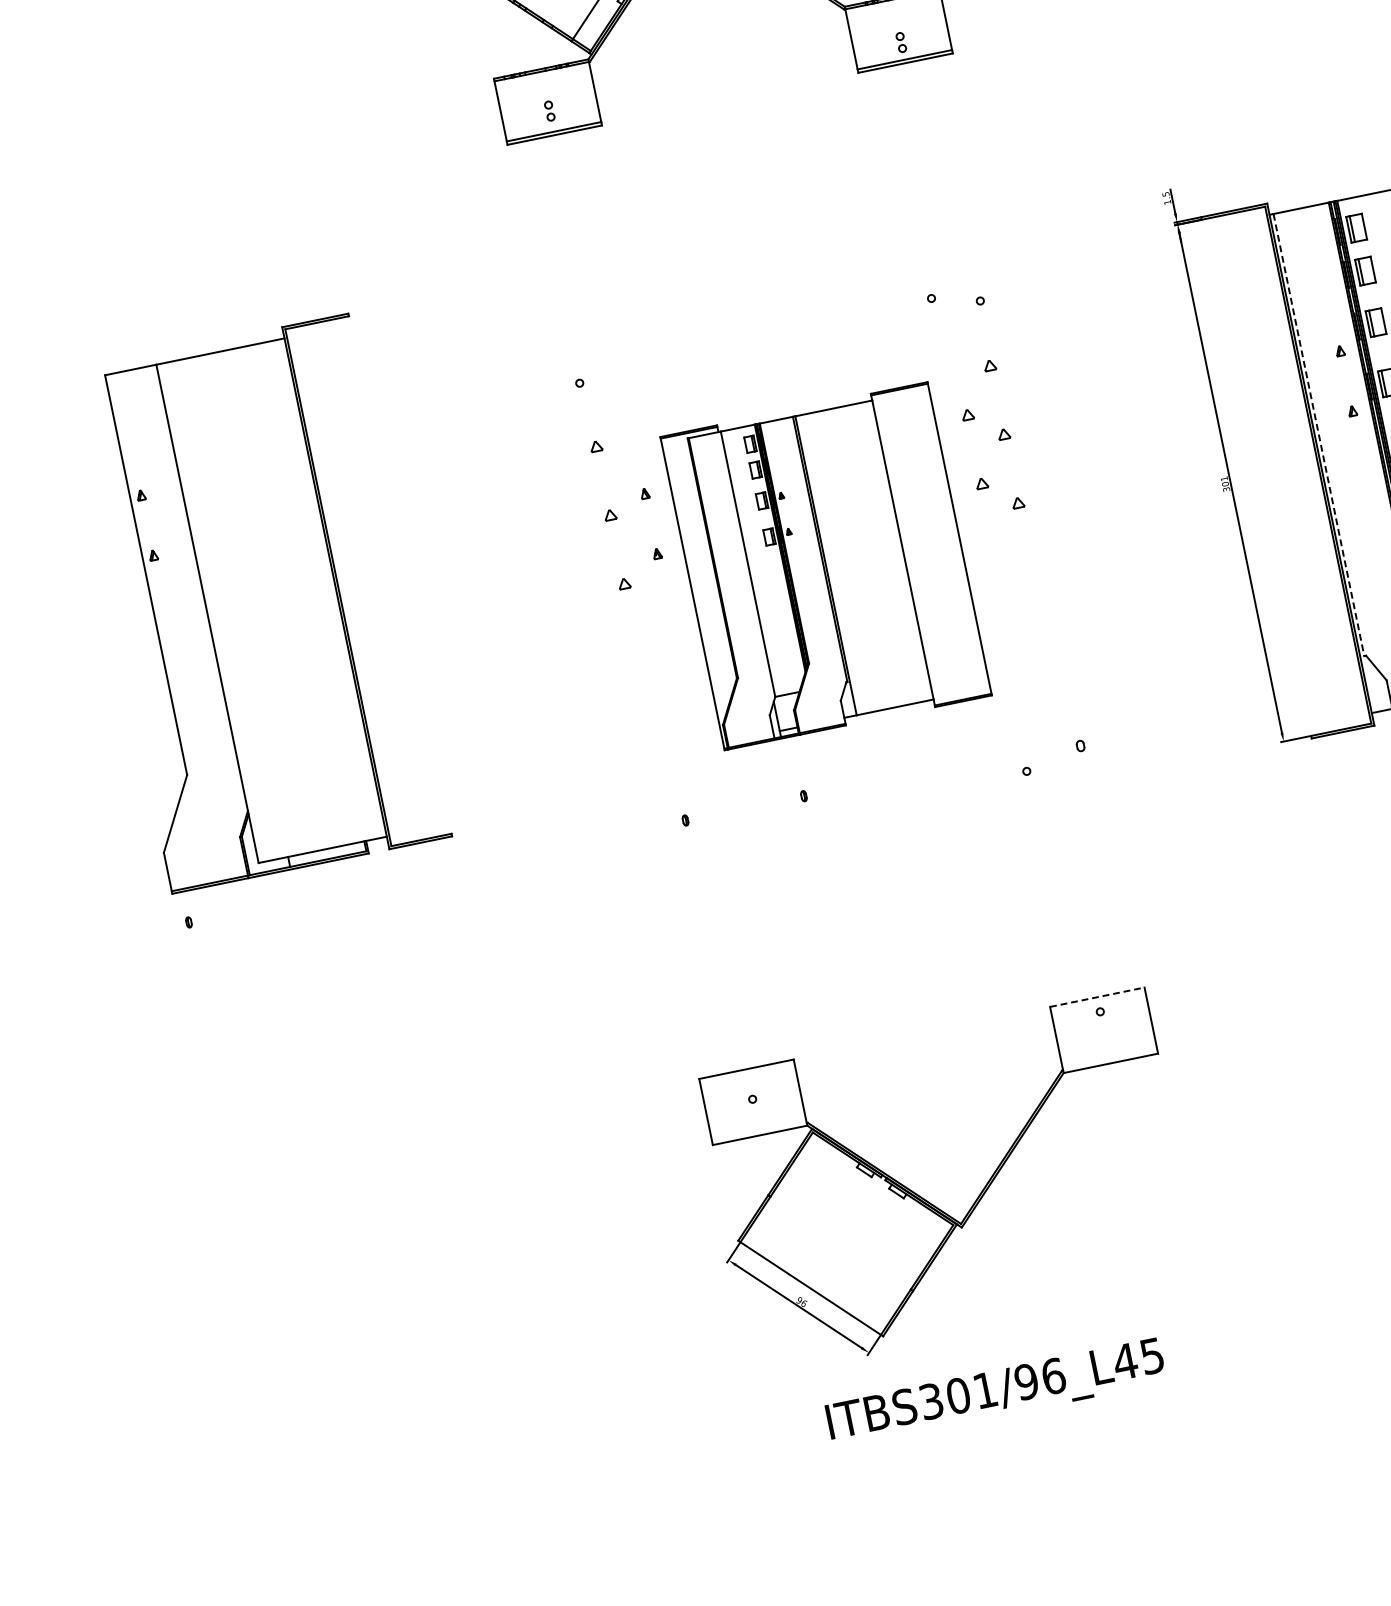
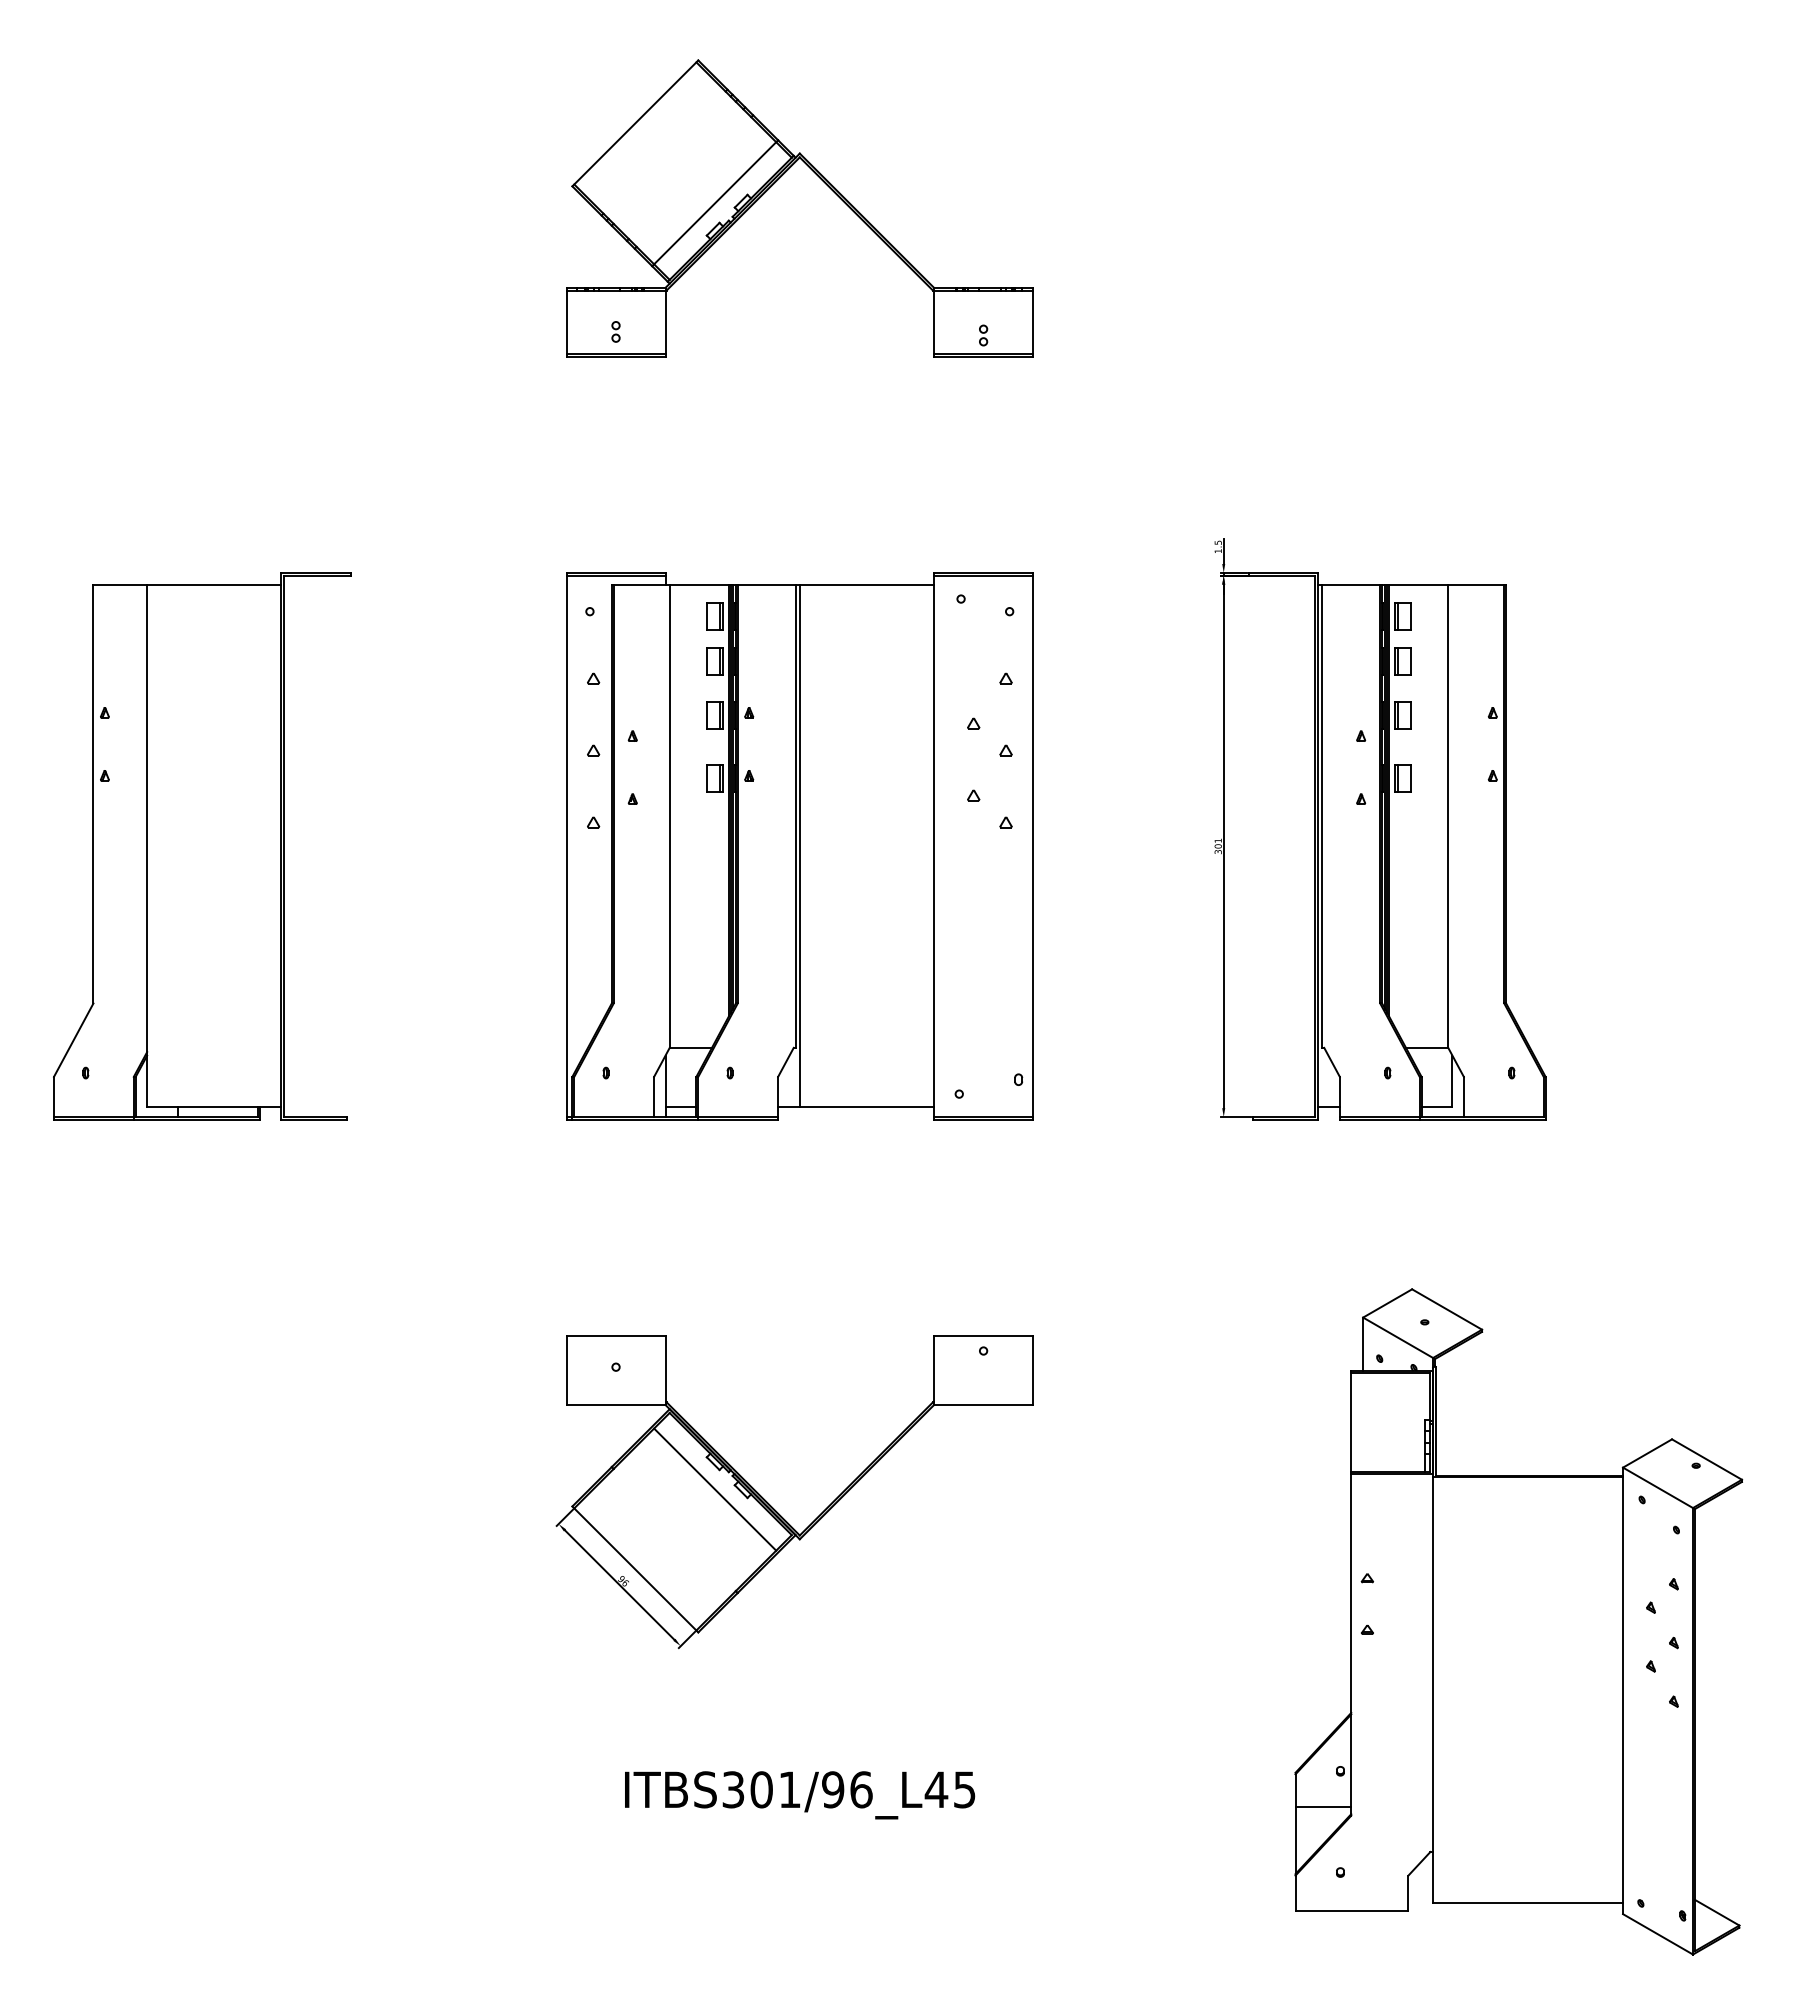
line: (1319, 435) -> (1322, 816), dashed -> solid
part: (825, 566) -> (799, 846), size x1.67
part: (260, 603) -> (202, 846), moved
line: (1098, 996) -> (984, 1335), dashed -> solid
line: (871, 1196) -> (715, 1489), added
text: (996, 1393) -> (800, 1795), moved

